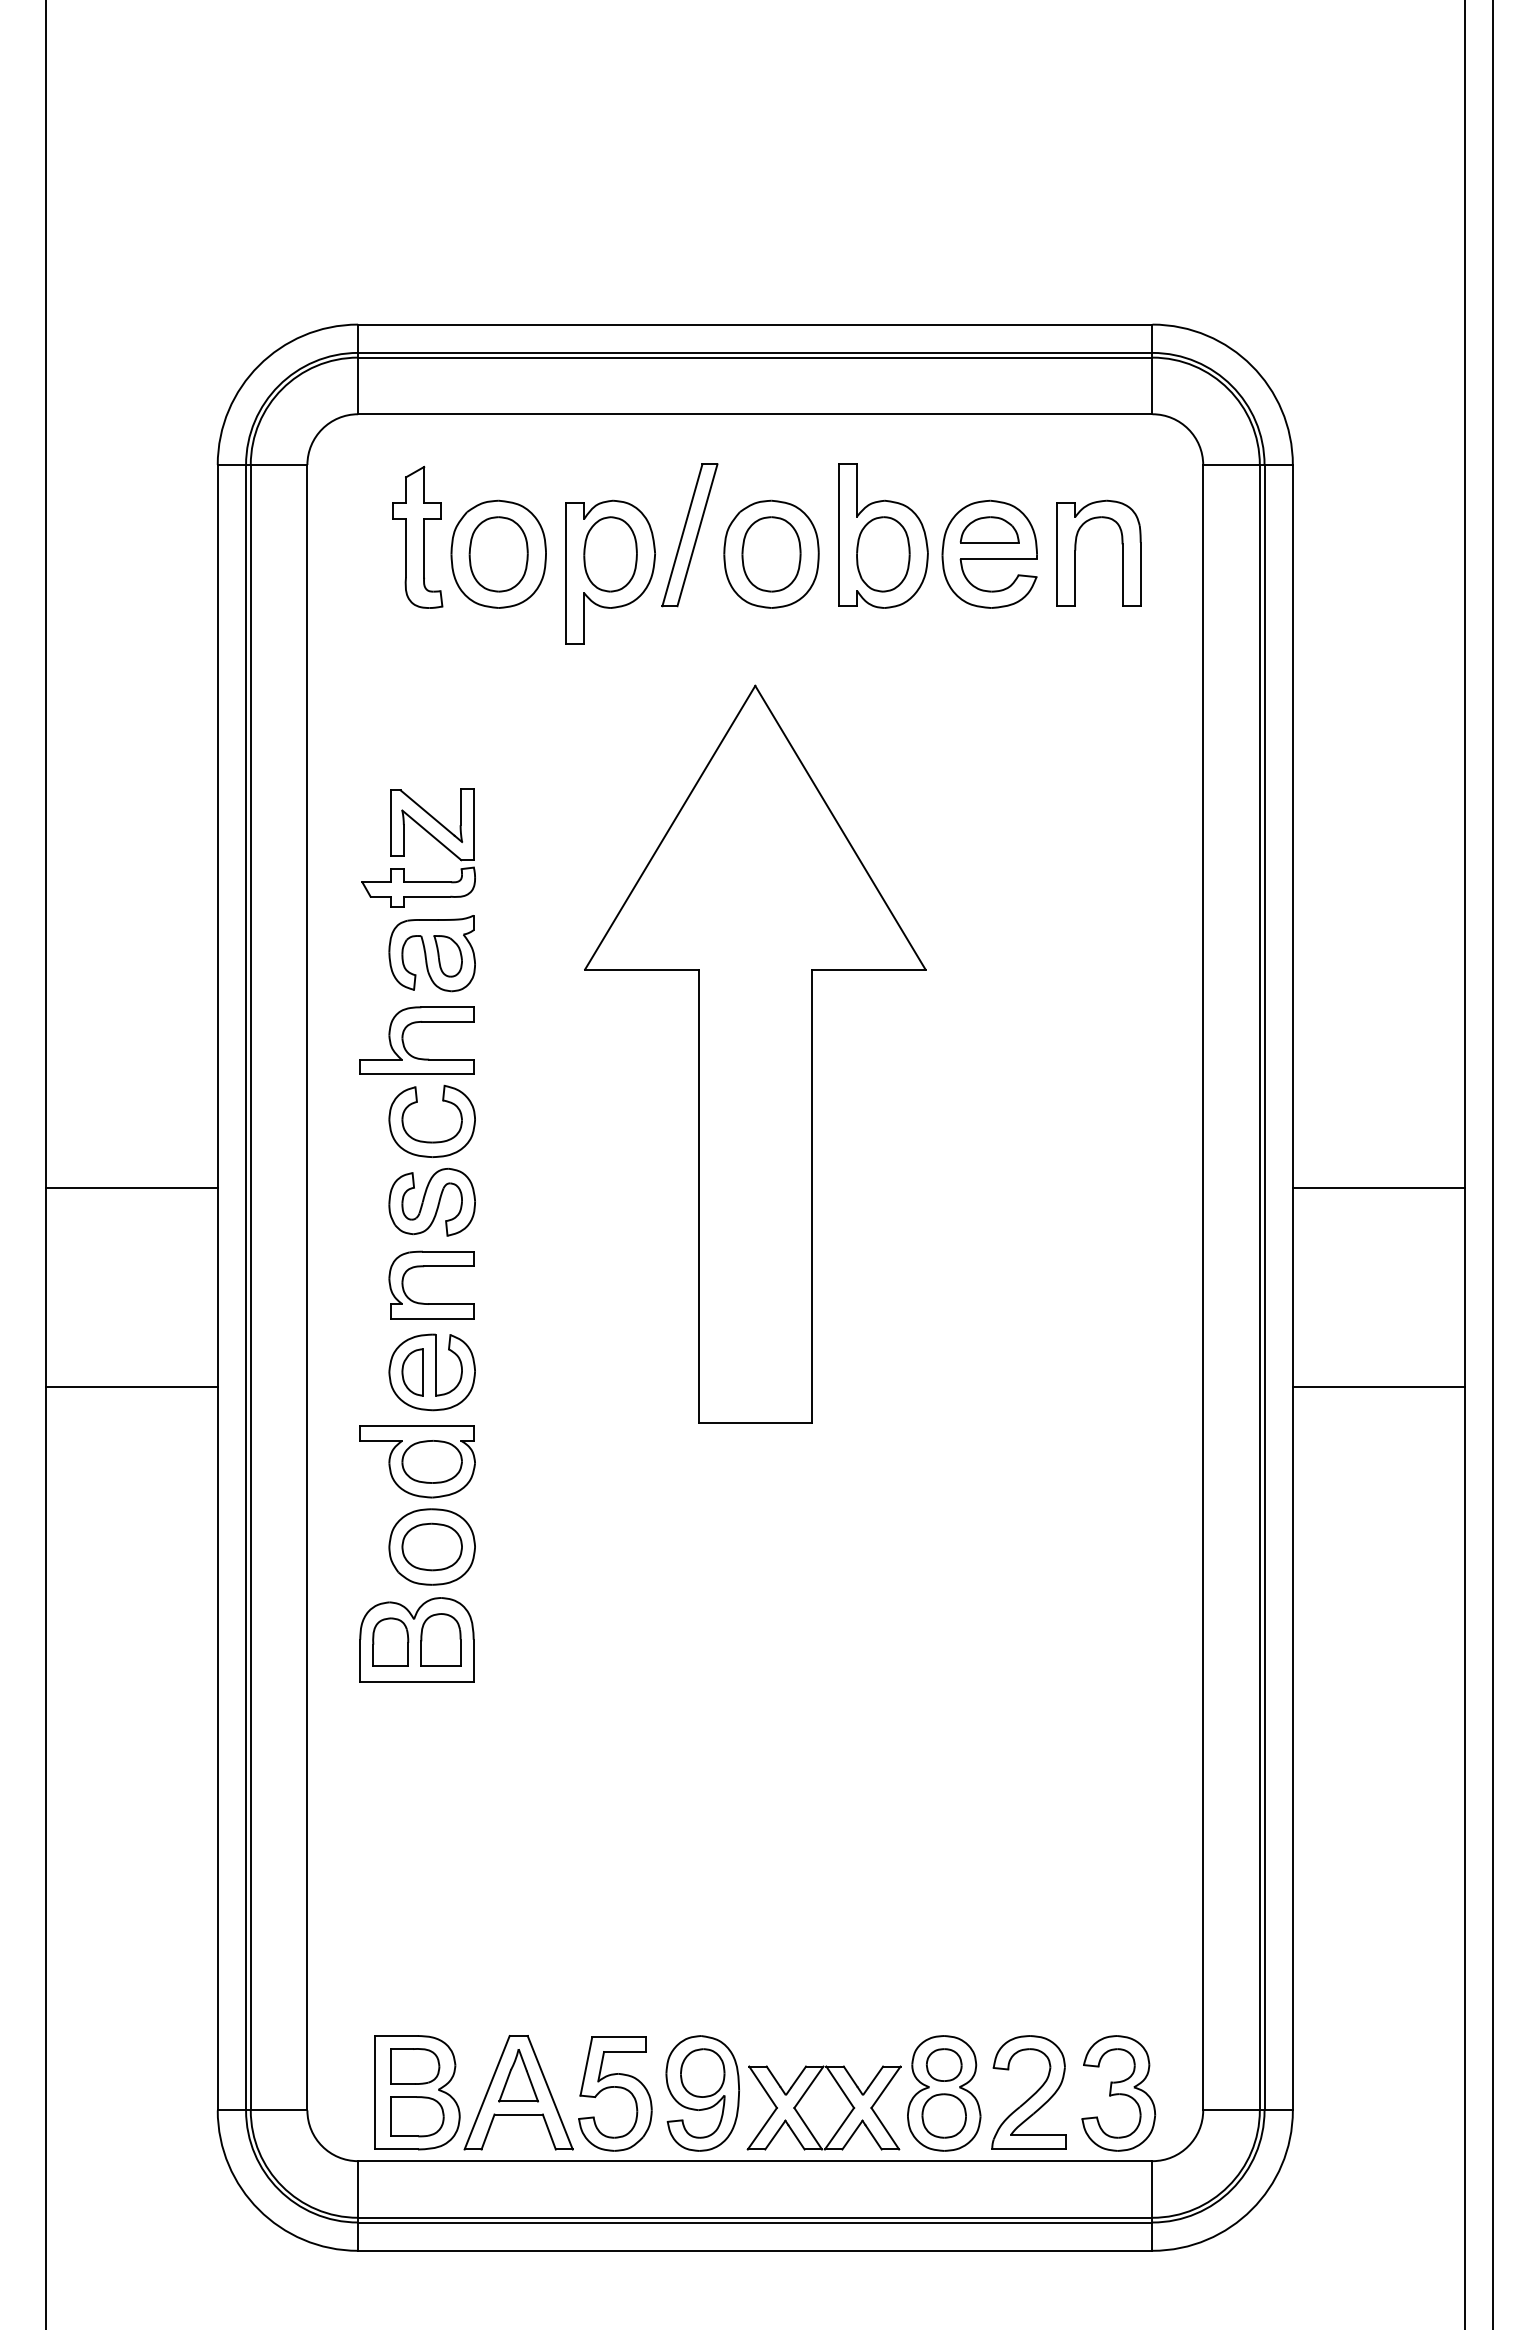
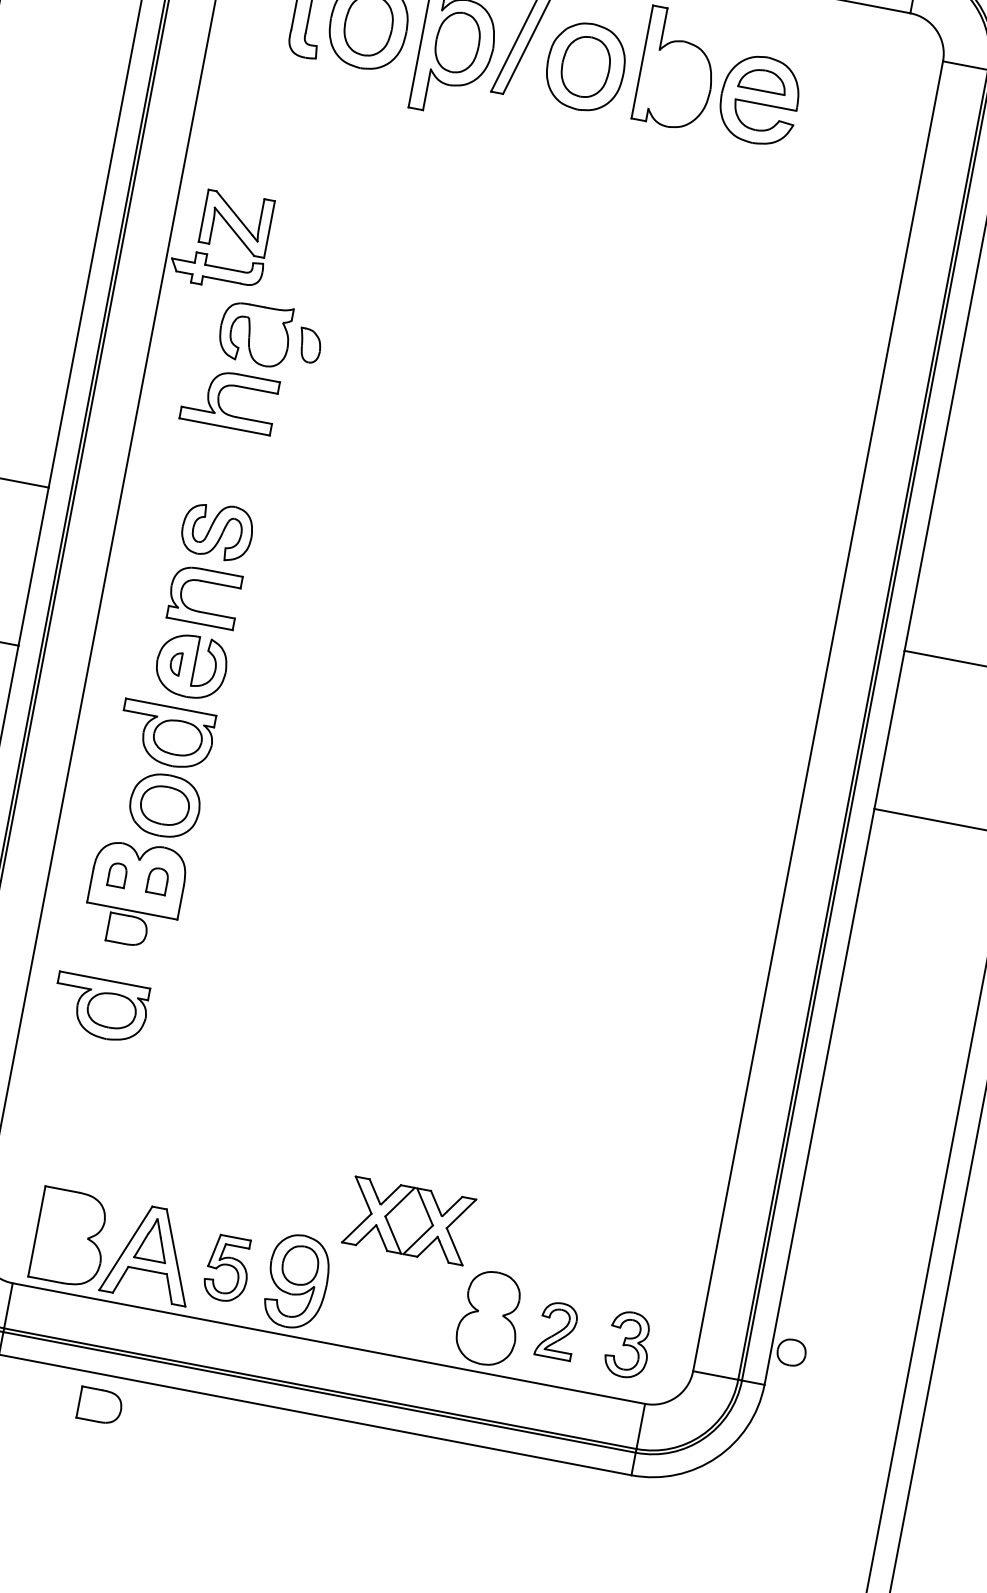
part: (1076, 550) -> (829, 110), removed
part: (883, 554) -> (674, 84), removed
part: (404, 847) -> (210, 237), moved
part: (447, 956) -> (309, 345), moved
part: (755, 1053) -> (497, 461), removed
part: (431, 1141) -> (225, 482), removed
part: (412, 1372) -> (175, 663), size x0.6
part: (440, 1639) -> (157, 880), size x0.6
part: (390, 1641) -> (117, 874), size x0.6
part: (400, 1807) -> (100, 1008), added
part: (944, 2064) -> (791, 1352), moved
part: (415, 2066) -> (127, 930), moved
part: (1028, 2092) -> (556, 1330), size x0.6
part: (615, 2093) -> (227, 1268), size x0.7
part: (1118, 2093) -> (628, 1344), size x0.7
part: (823, 2107) -> (408, 1220), moved
part: (943, 2115) -> (485, 1335), removed
part: (417, 2116) -> (100, 1405), moved

